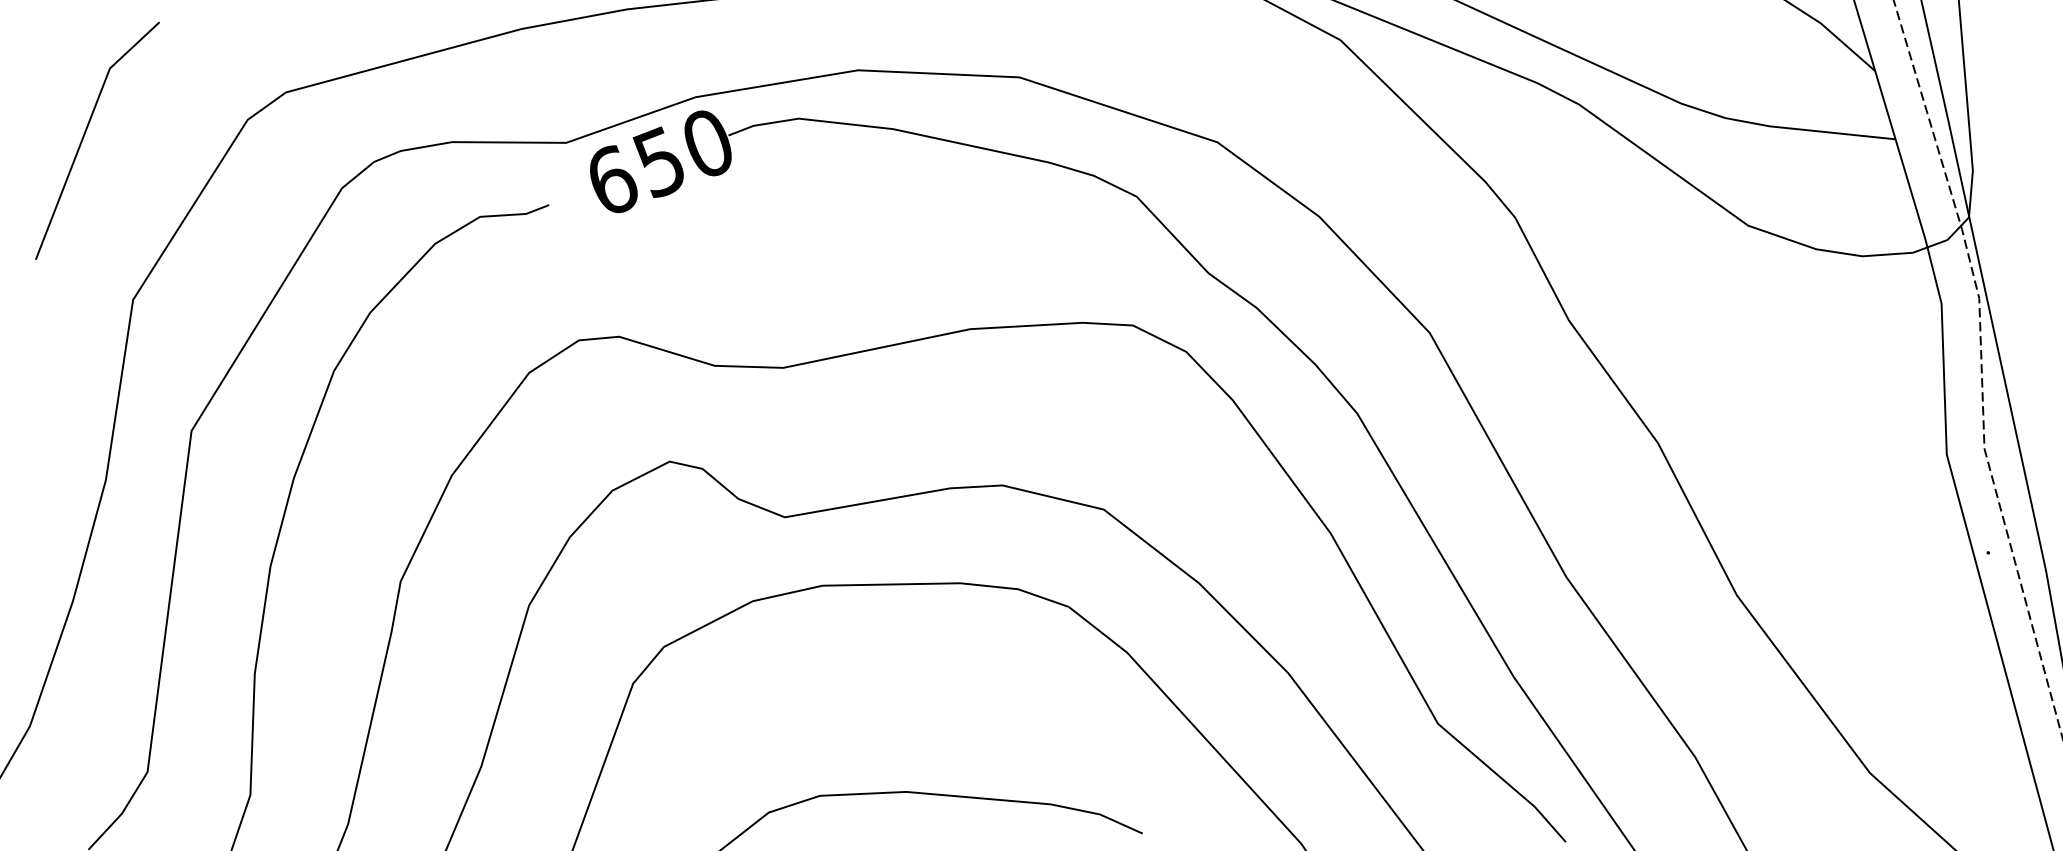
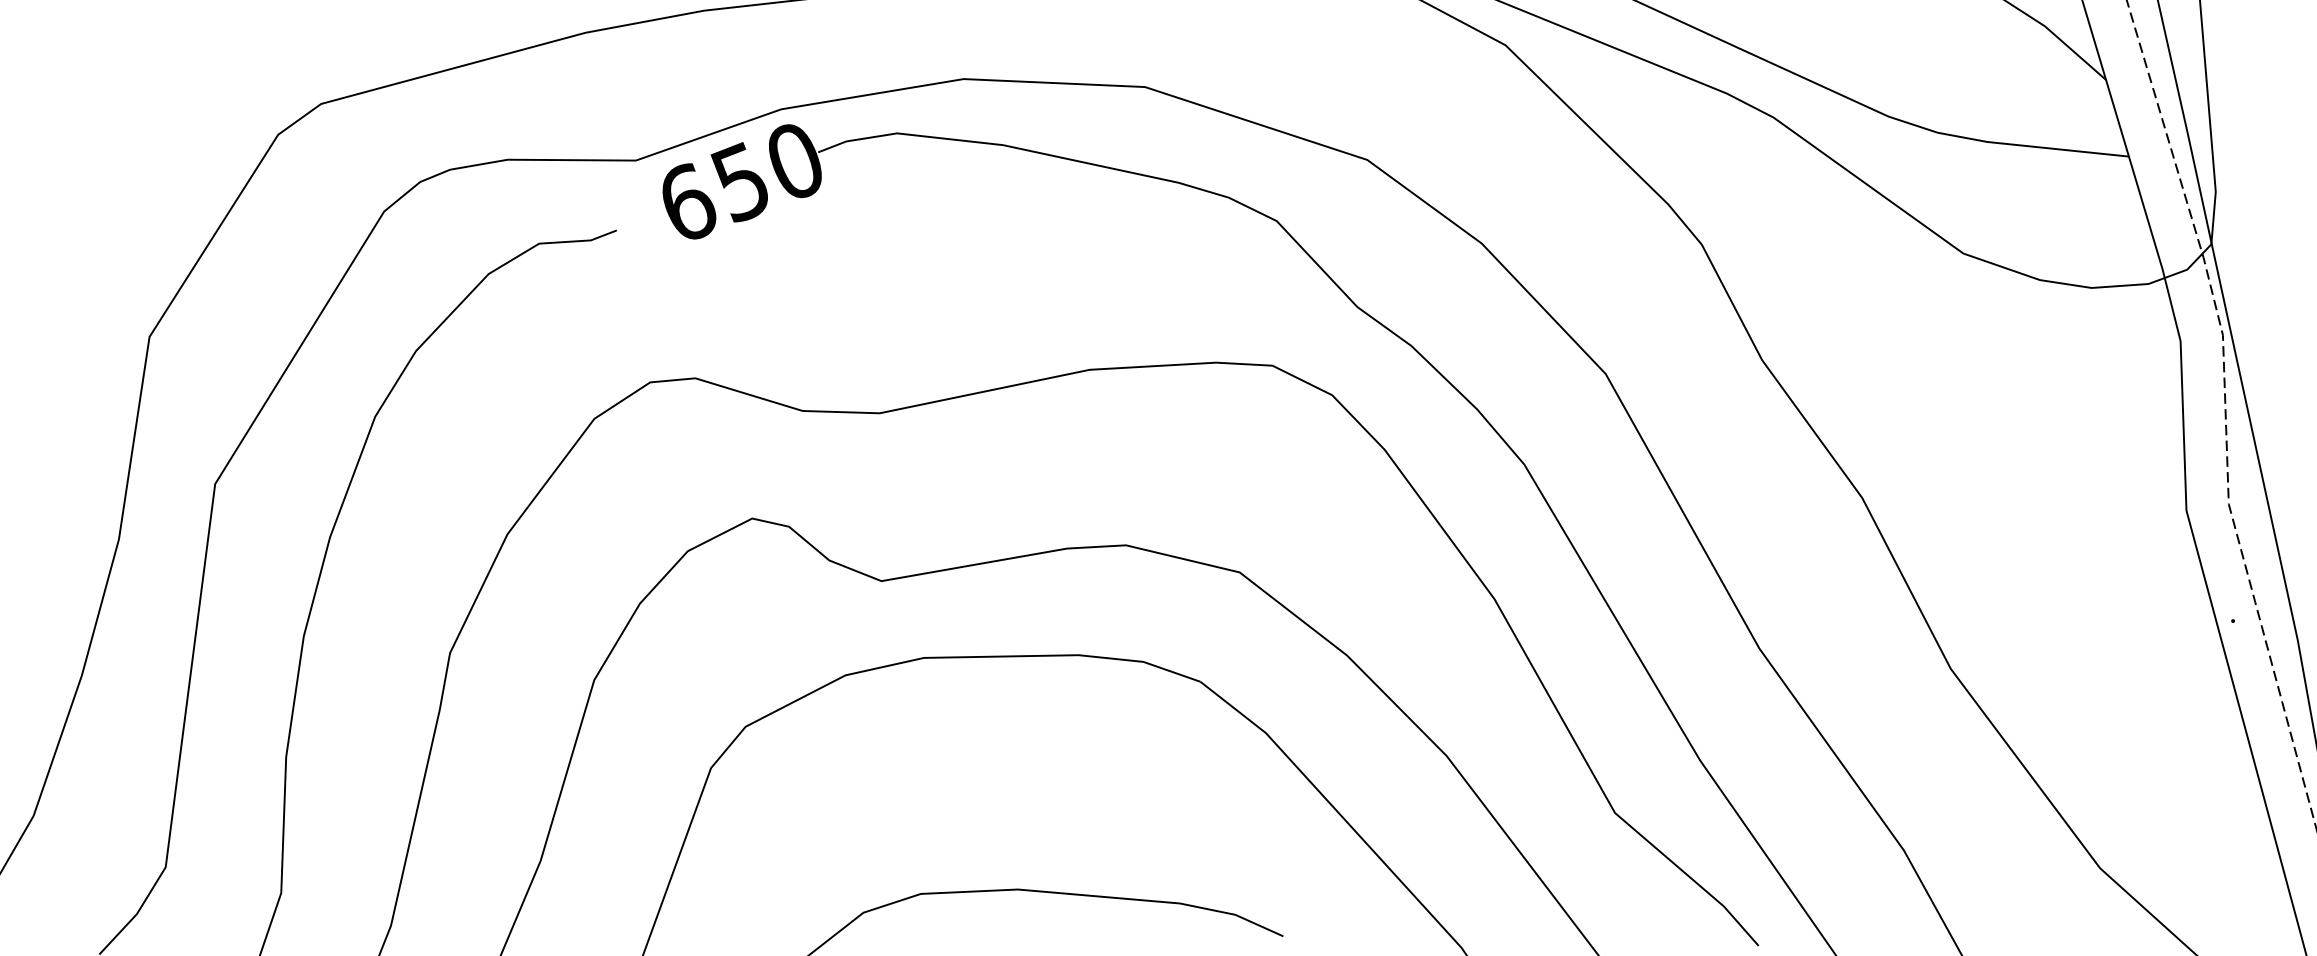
line: (84, 137) -> (94, 154), removed

